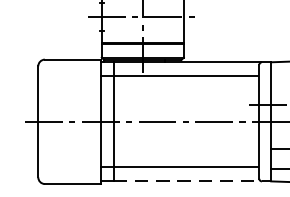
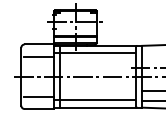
line: (71, 82) -> (38, 56), added
line: (71, 159) -> (38, 96), added
line: (192, 181) -> (101, 107), dashed -> solid

